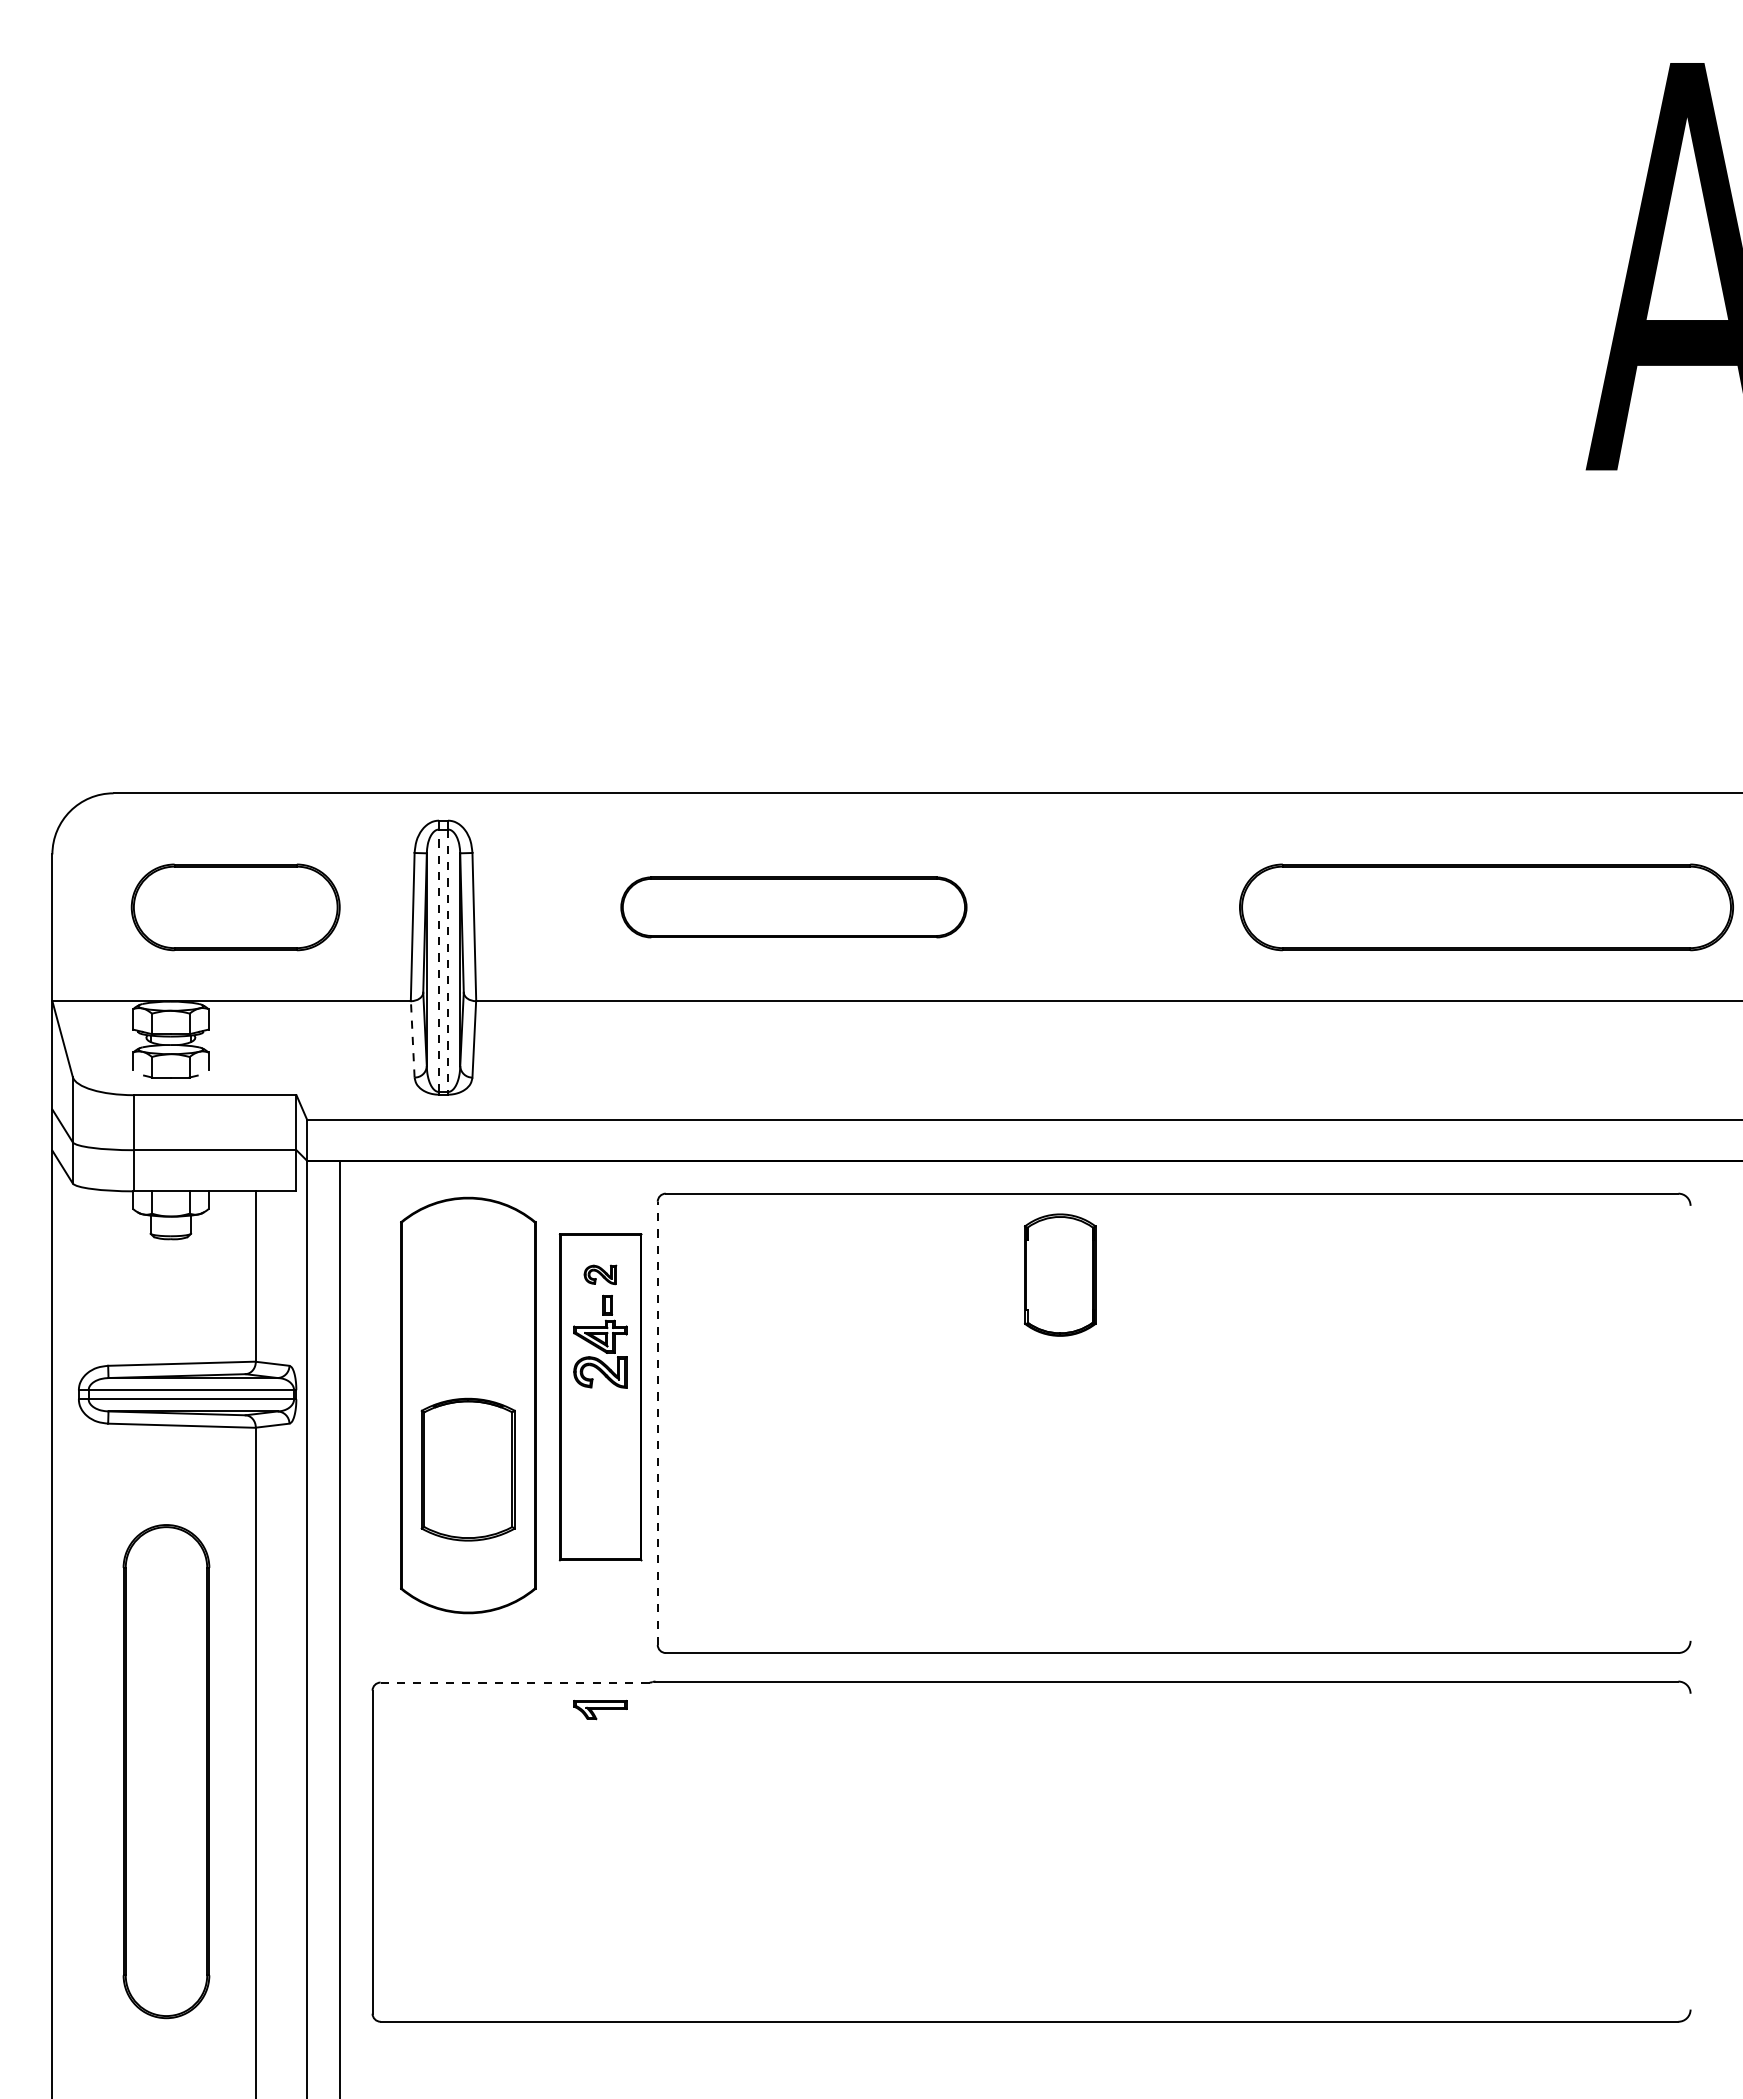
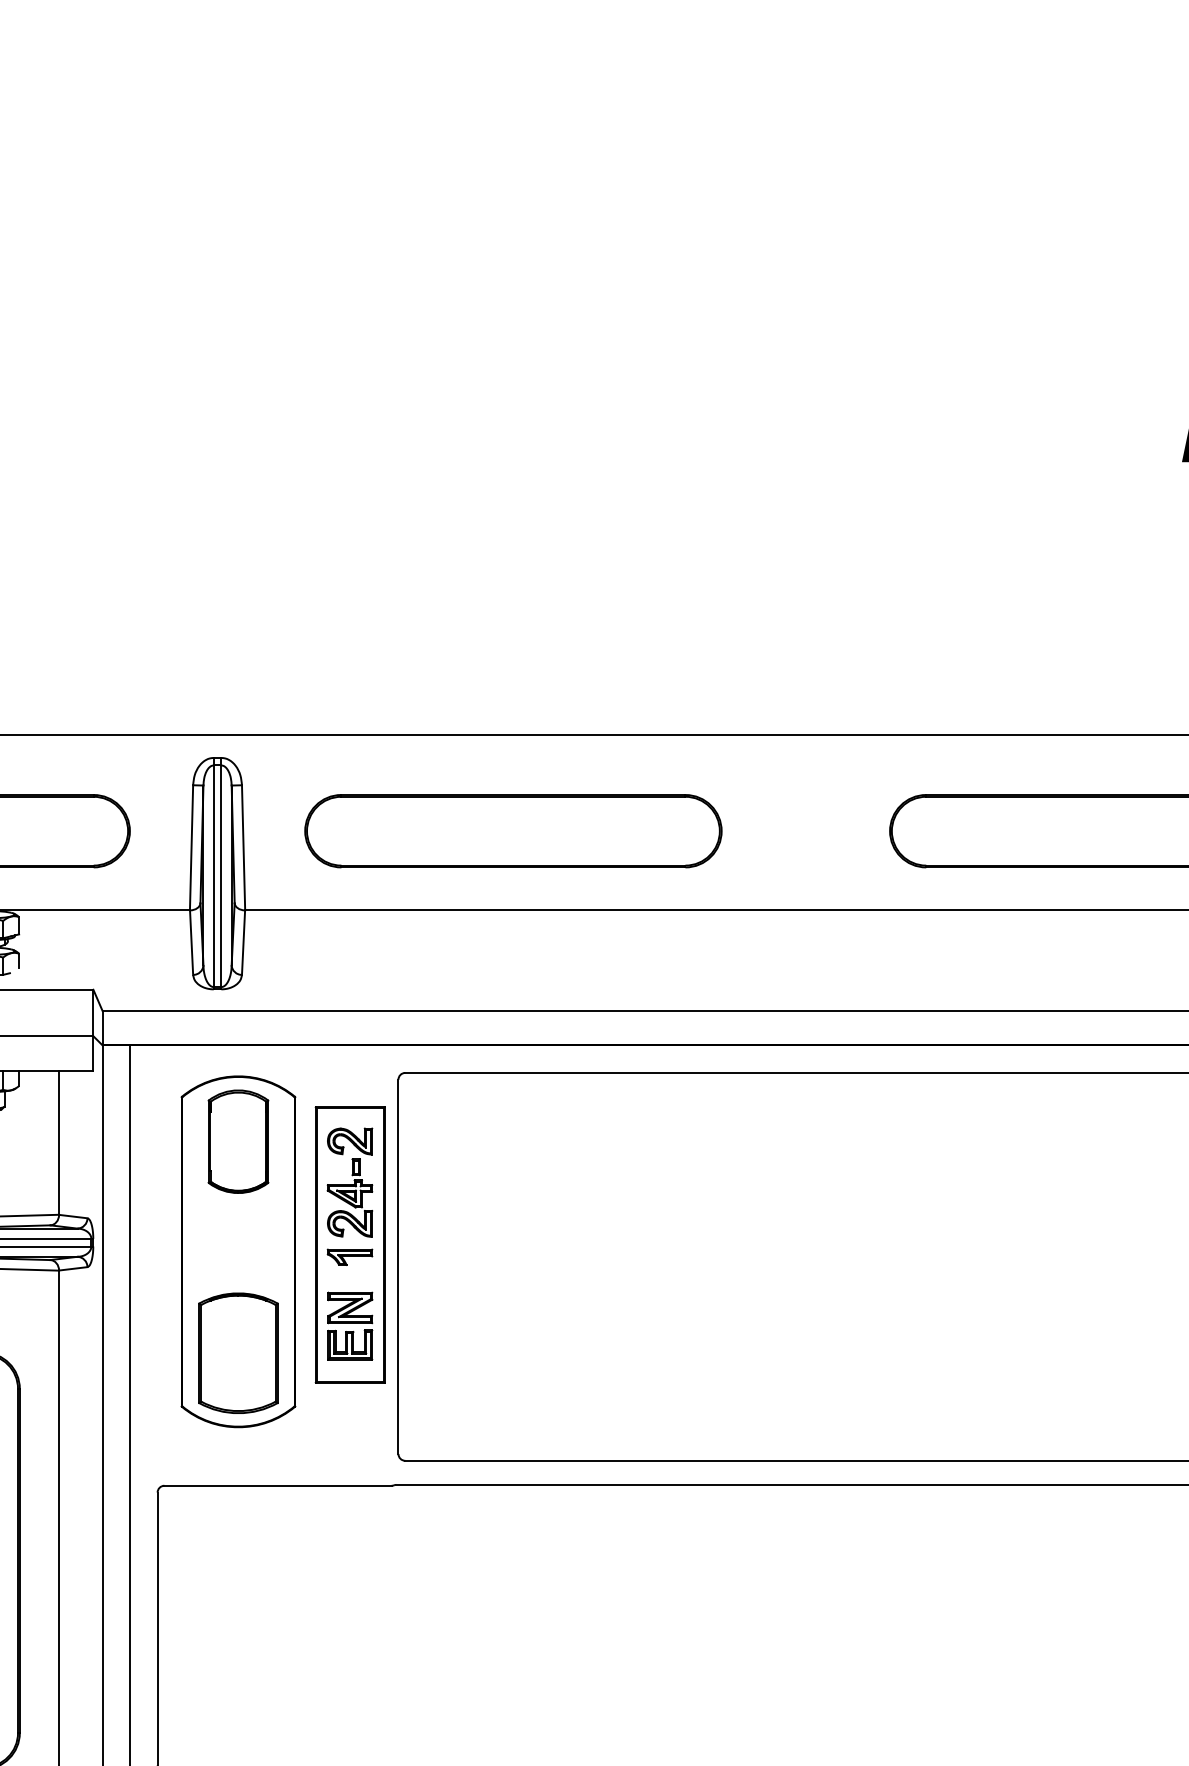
part: (793, 907) -> (513, 831), size x1.43
line: (439, 960) -> (214, 876), dashed -> solid
line: (448, 961) -> (221, 876), dashed -> solid
line: (412, 1038) -> (191, 941), dashed -> solid
part: (600, 1274) -> (350, 1141), size x1.67
part: (1060, 1274) -> (238, 1141), moved
line: (657, 1423) -> (398, 1266), dashed -> solid
part: (467, 1469) -> (237, 1353), moved
part: (600, 1493) -> (350, 1326), added
line: (515, 1682) -> (278, 1485), dashed -> solid
part: (600, 1709) -> (350, 1256), moved

